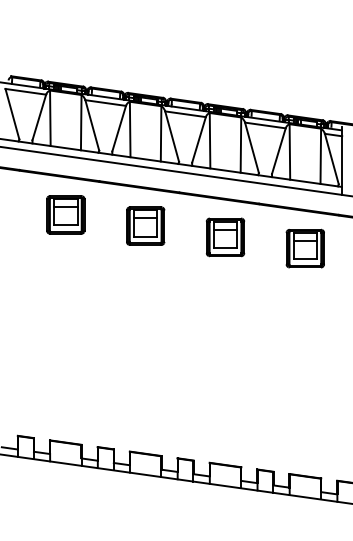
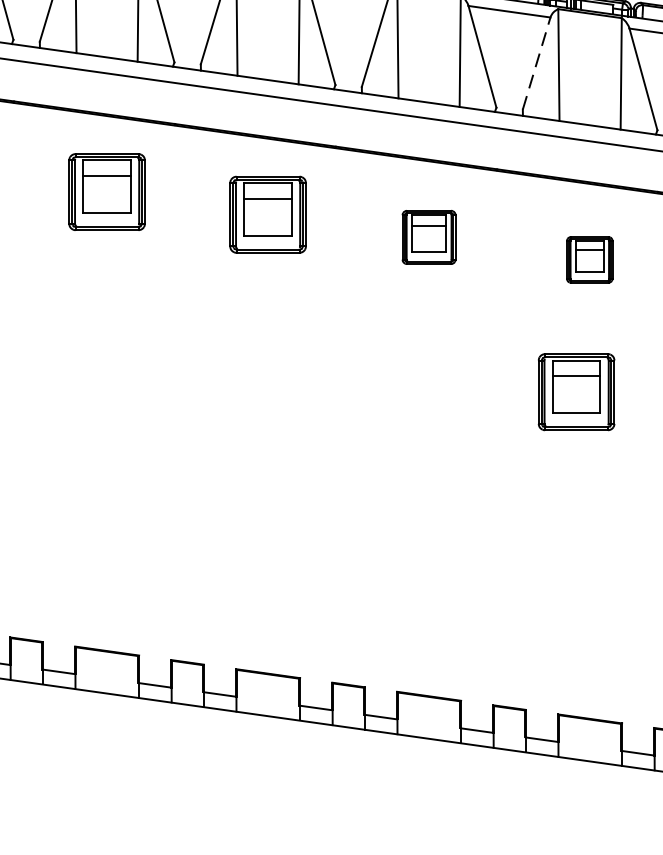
line: (278, 151) -> (535, 64), solid -> dashed
part: (225, 237) -> (429, 237), size x0.7
part: (304, 248) -> (588, 259), size x0.6
part: (298, 313) -> (576, 390), added

